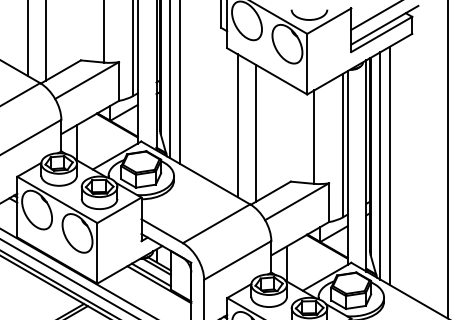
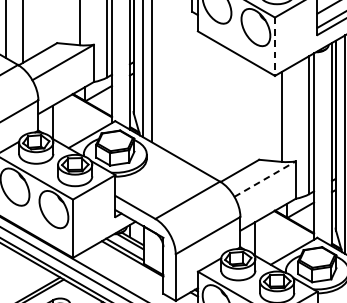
line: (307, 64) -> (275, 47), solid -> dashed
line: (237, 125) -> (207, 105), removed
line: (255, 132) -> (225, 112), removed
line: (297, 201) -> (265, 178), solid -> dashed

